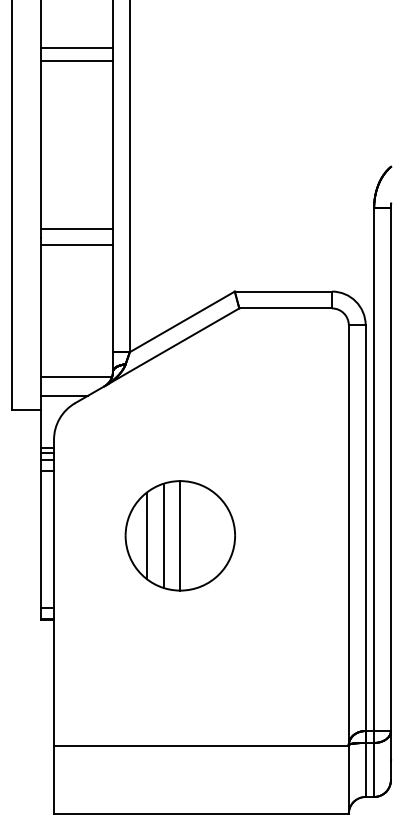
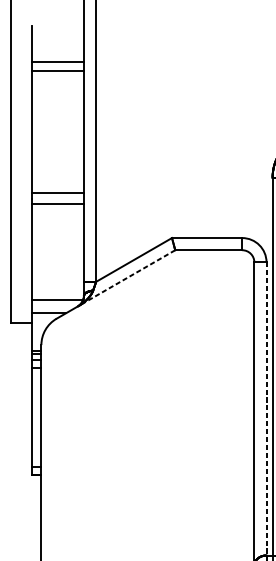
line: (171, 347) -> (126, 278), solid -> dashed
line: (365, 528) -> (266, 409), solid -> dashed
part: (179, 535) -> (132, 414), removed

